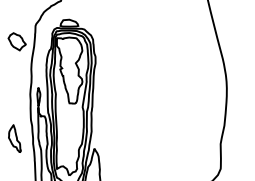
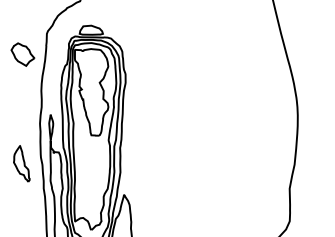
part: (14, 138) -> (21, 163), moved

